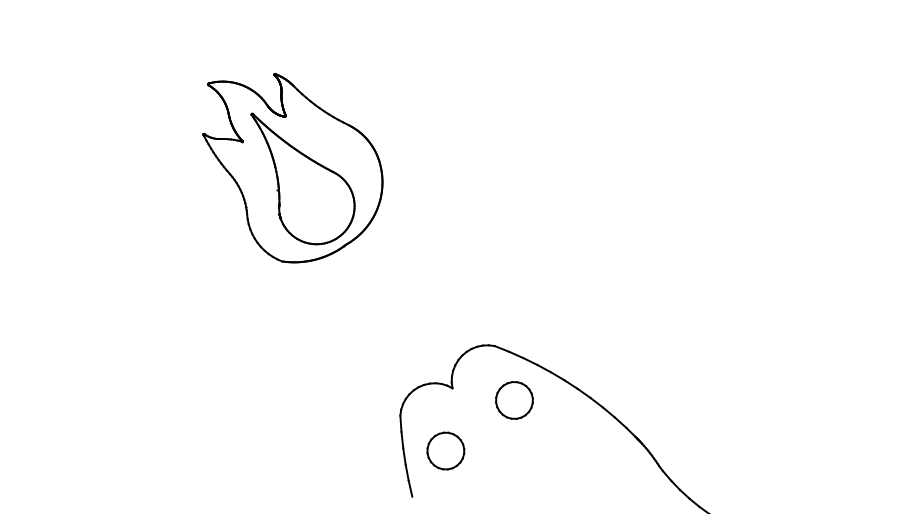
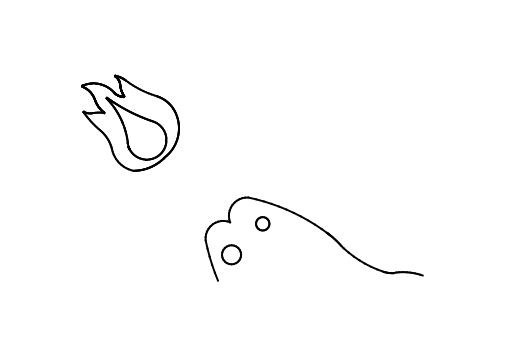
part: (514, 399) -> (262, 223), size x0.7

